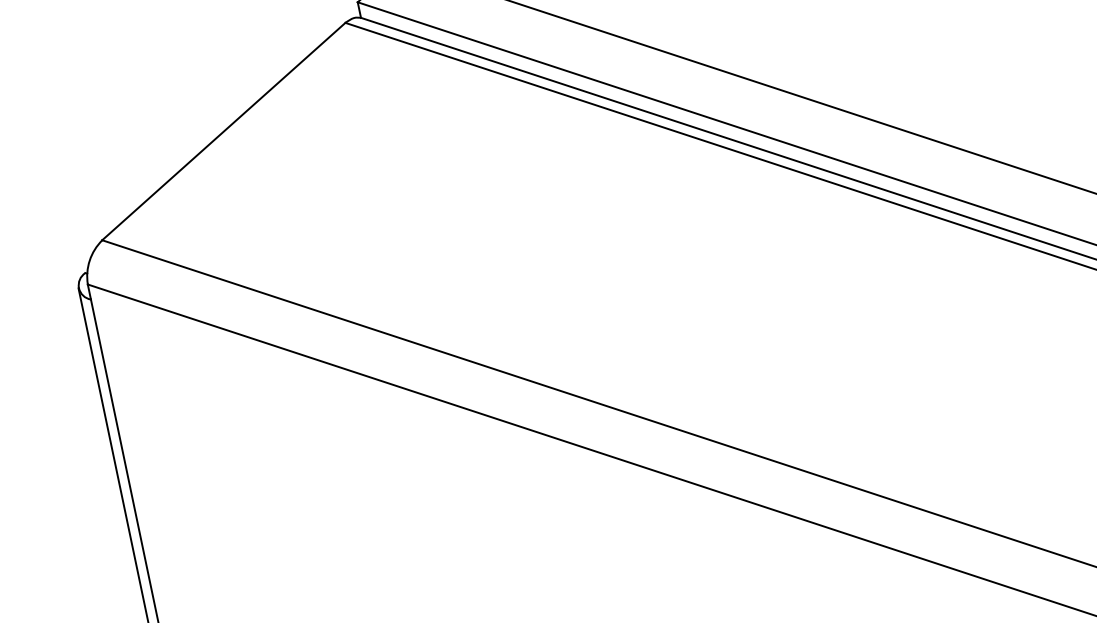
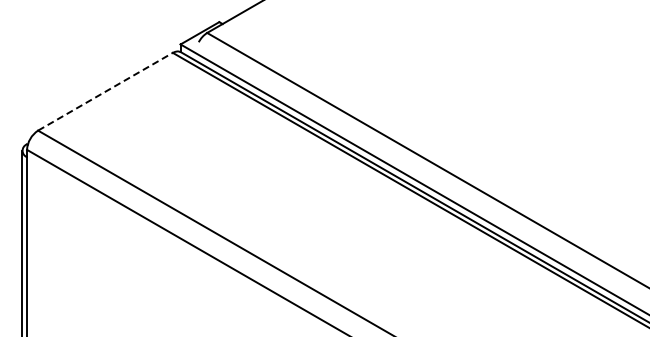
line: (223, 131) -> (105, 91), solid -> dashed

